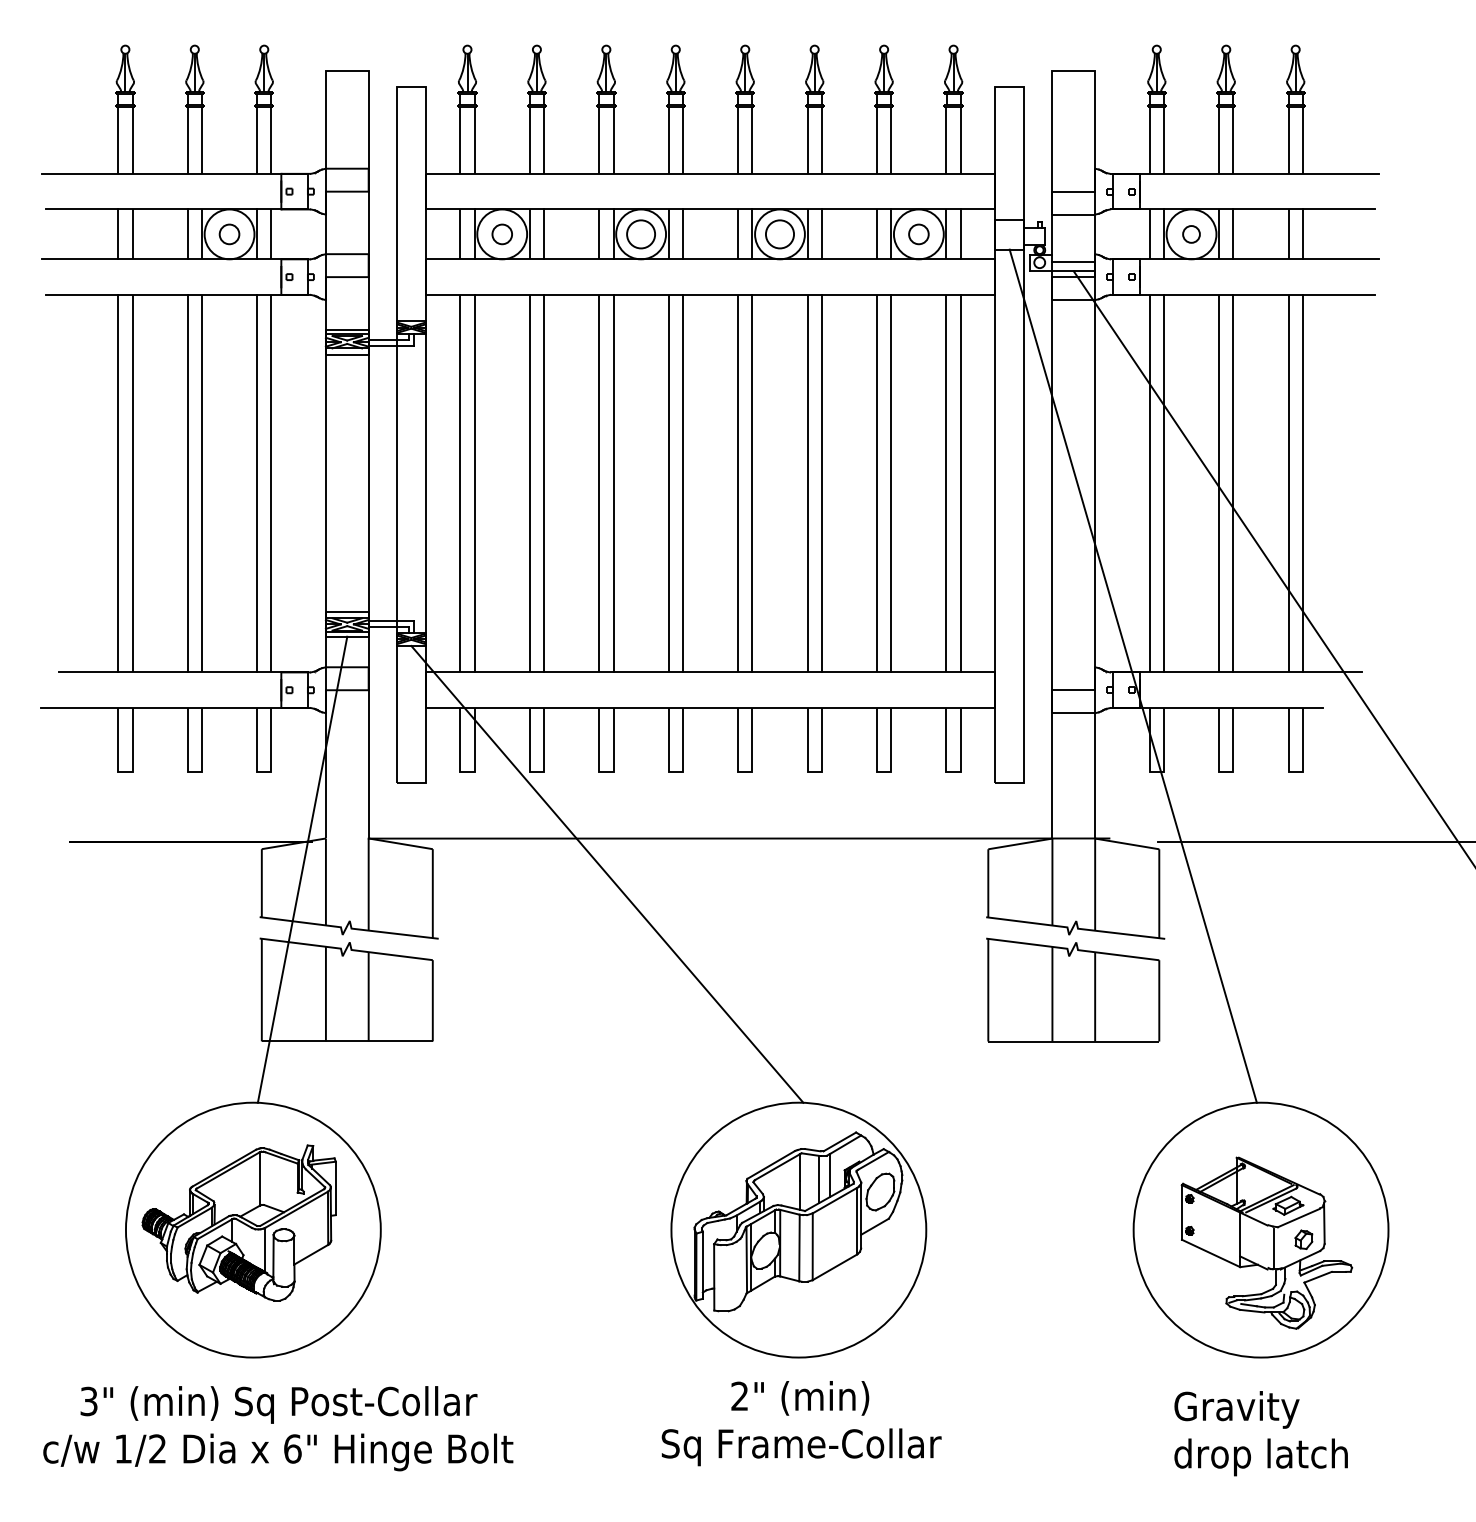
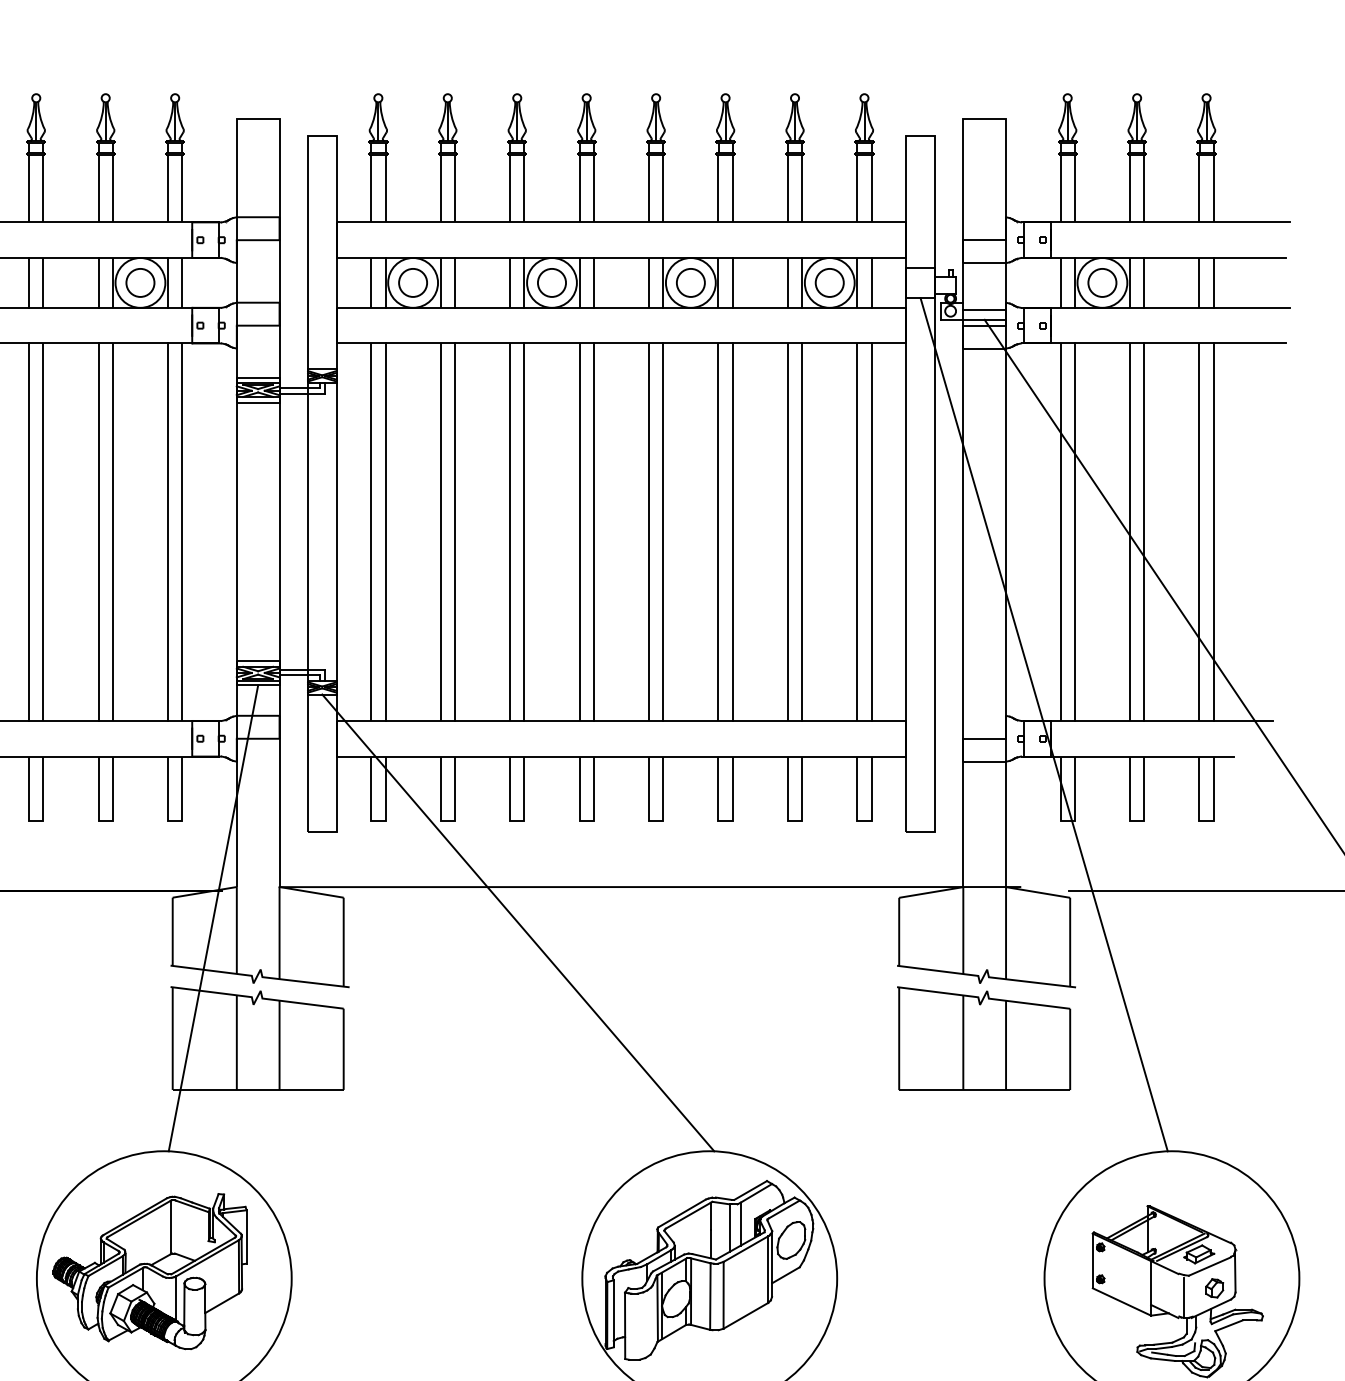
circle: (229, 234) -> (140, 283), size x1.43
circle: (502, 234) -> (413, 283), size x1.43
circle: (918, 234) -> (829, 283), size x1.43
circle: (1191, 234) -> (1102, 283), size x1.67

